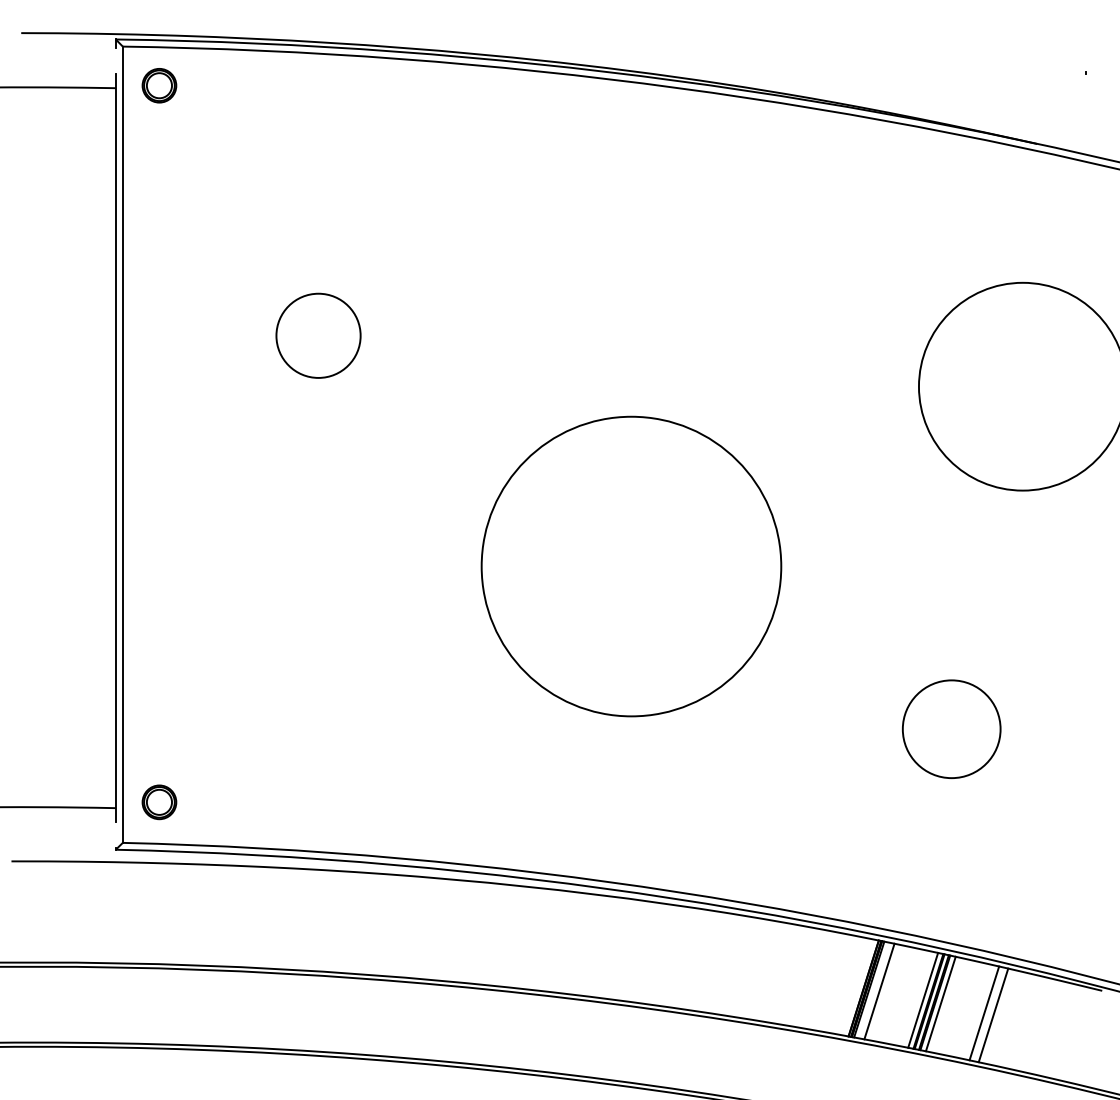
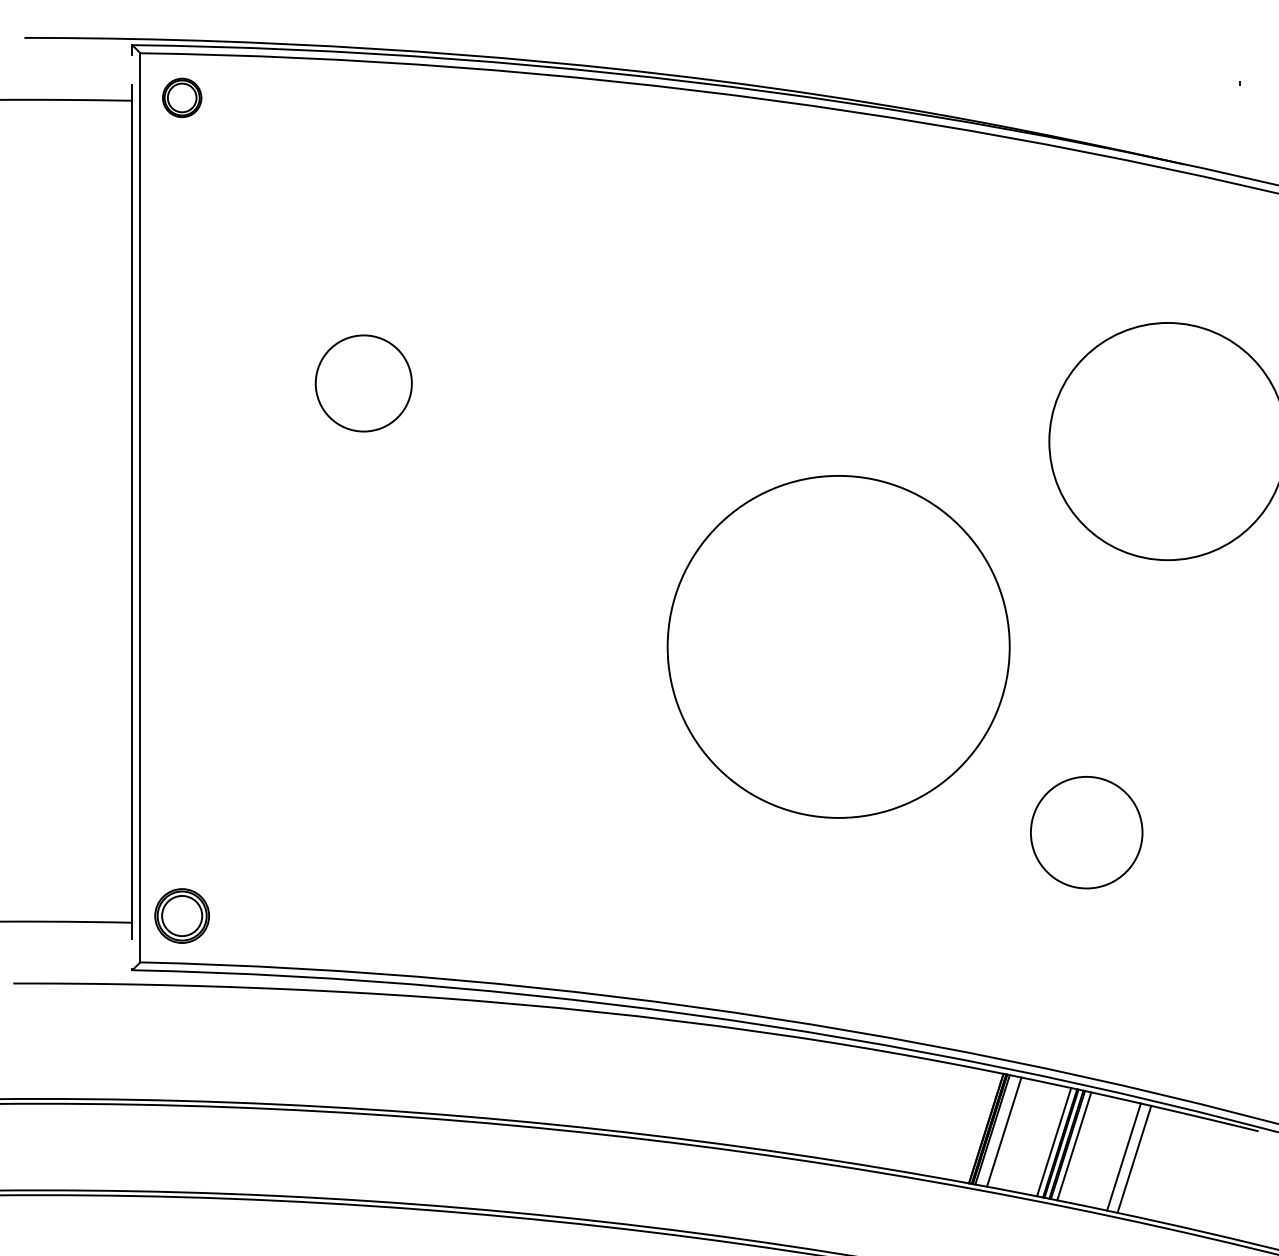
circle: (631, 566) -> (838, 646), moved
part: (159, 802) -> (182, 916), size x1.4

